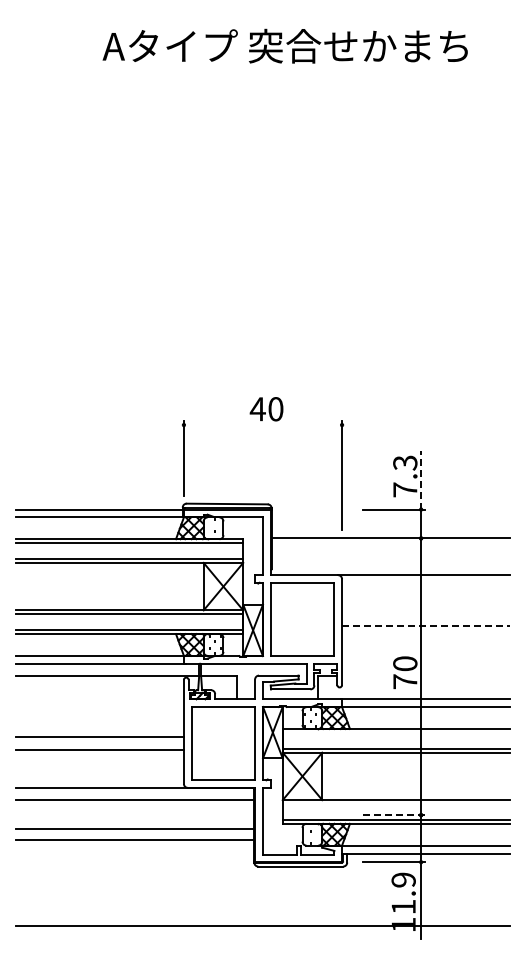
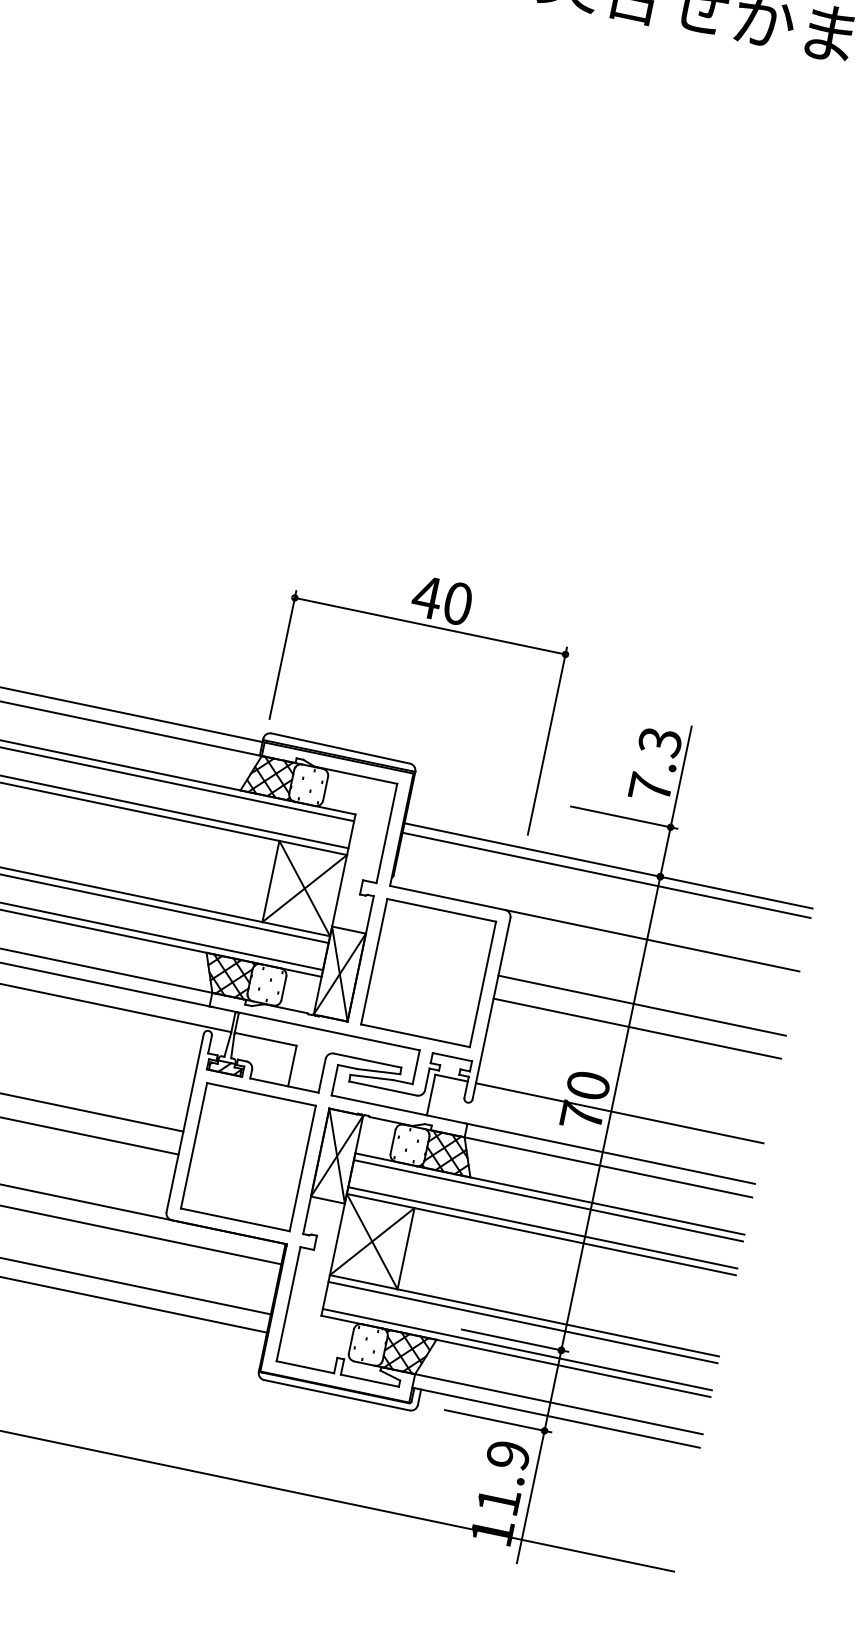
line: (262, 425) -> (429, 626), added
line: (421, 479) -> (682, 776), dashed -> solid
line: (390, 543) -> (606, 874), added
line: (426, 612) -> (643, 1005), added
line: (426, 626) -> (638, 1029), dashed -> solid
line: (426, 675) -> (620, 1113), added
line: (396, 732) -> (548, 1200), added
line: (396, 804) -> (523, 1323), added
line: (394, 815) -> (515, 1341), dashed -> solid

